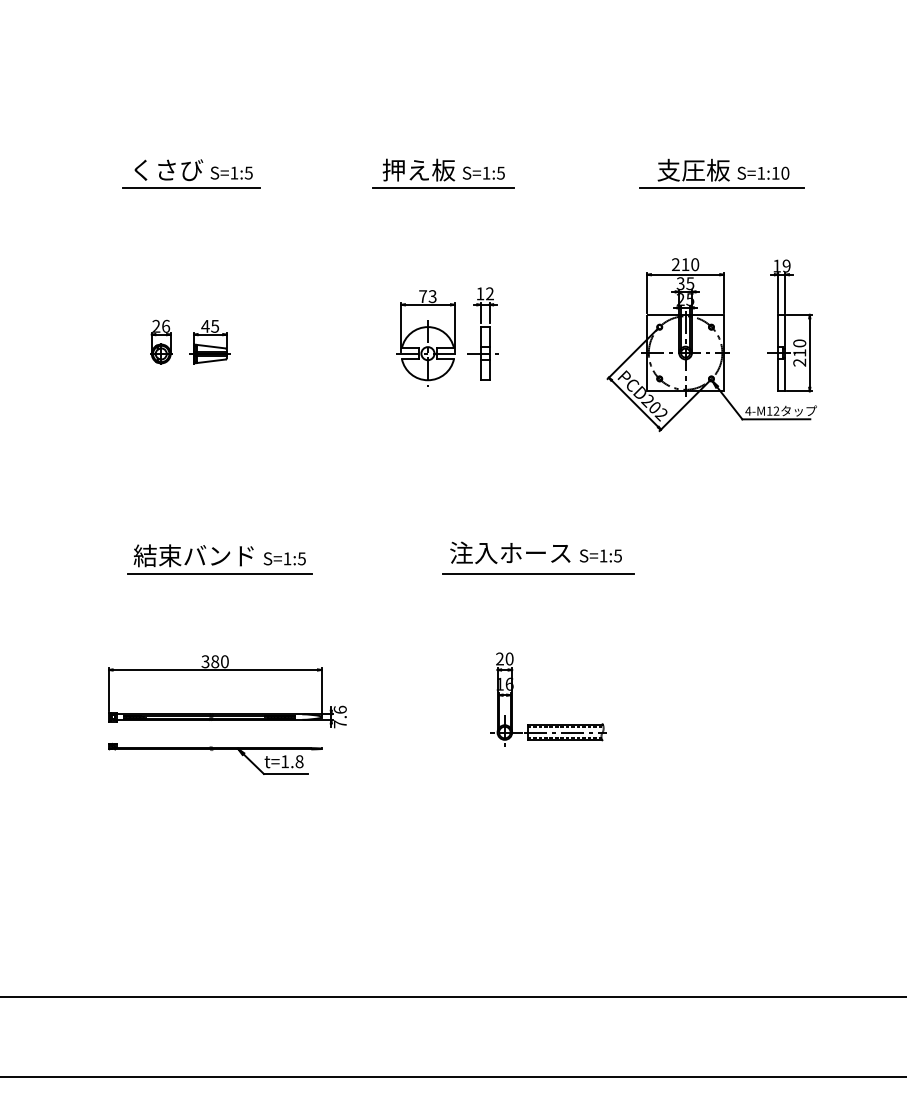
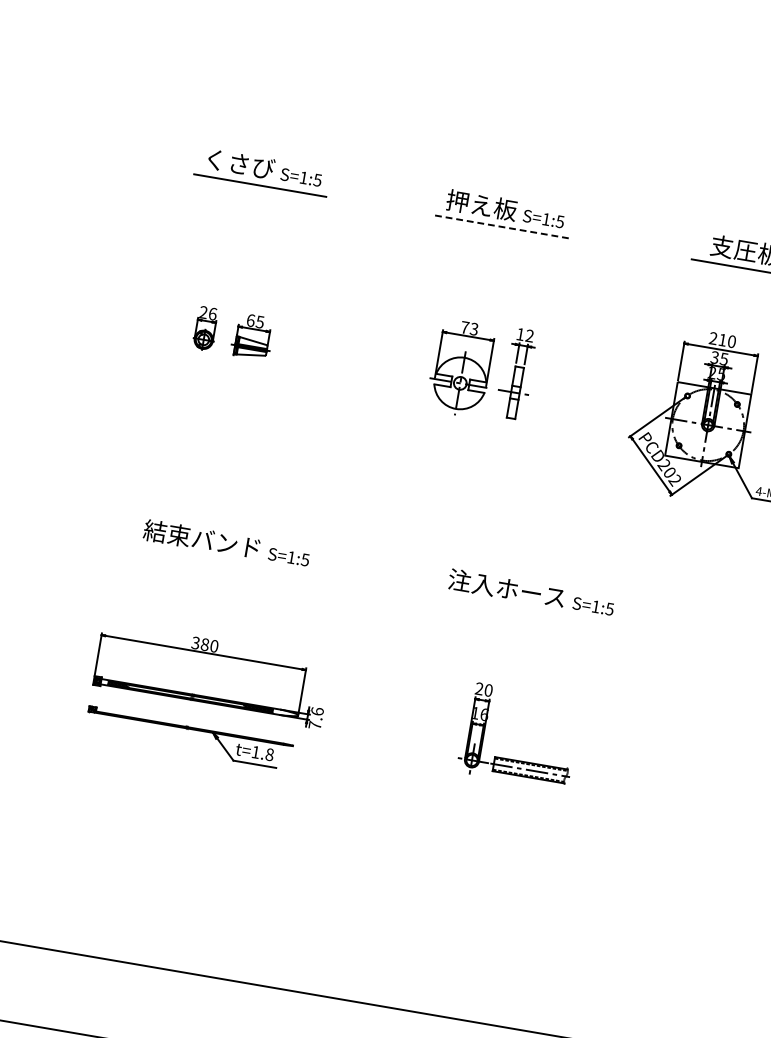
line: (444, 188) -> (503, 227), solid -> dashed
text: (205, 325) -> (251, 319), 45 -> 65
line: (538, 573) -> (530, 612), removed
line: (219, 574) -> (223, 561), removed

